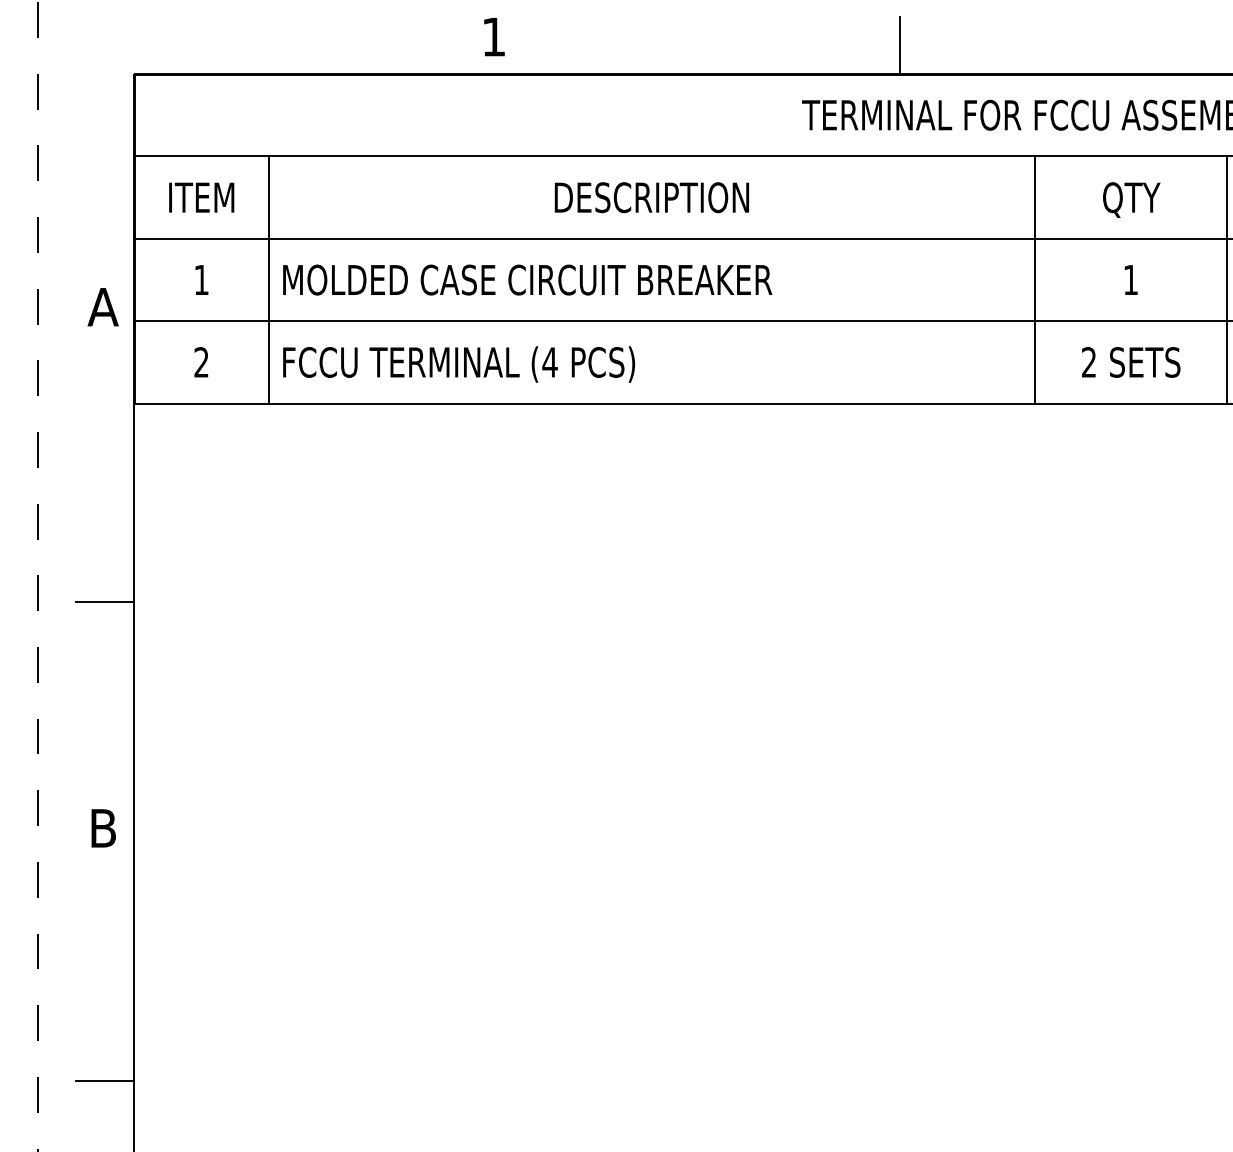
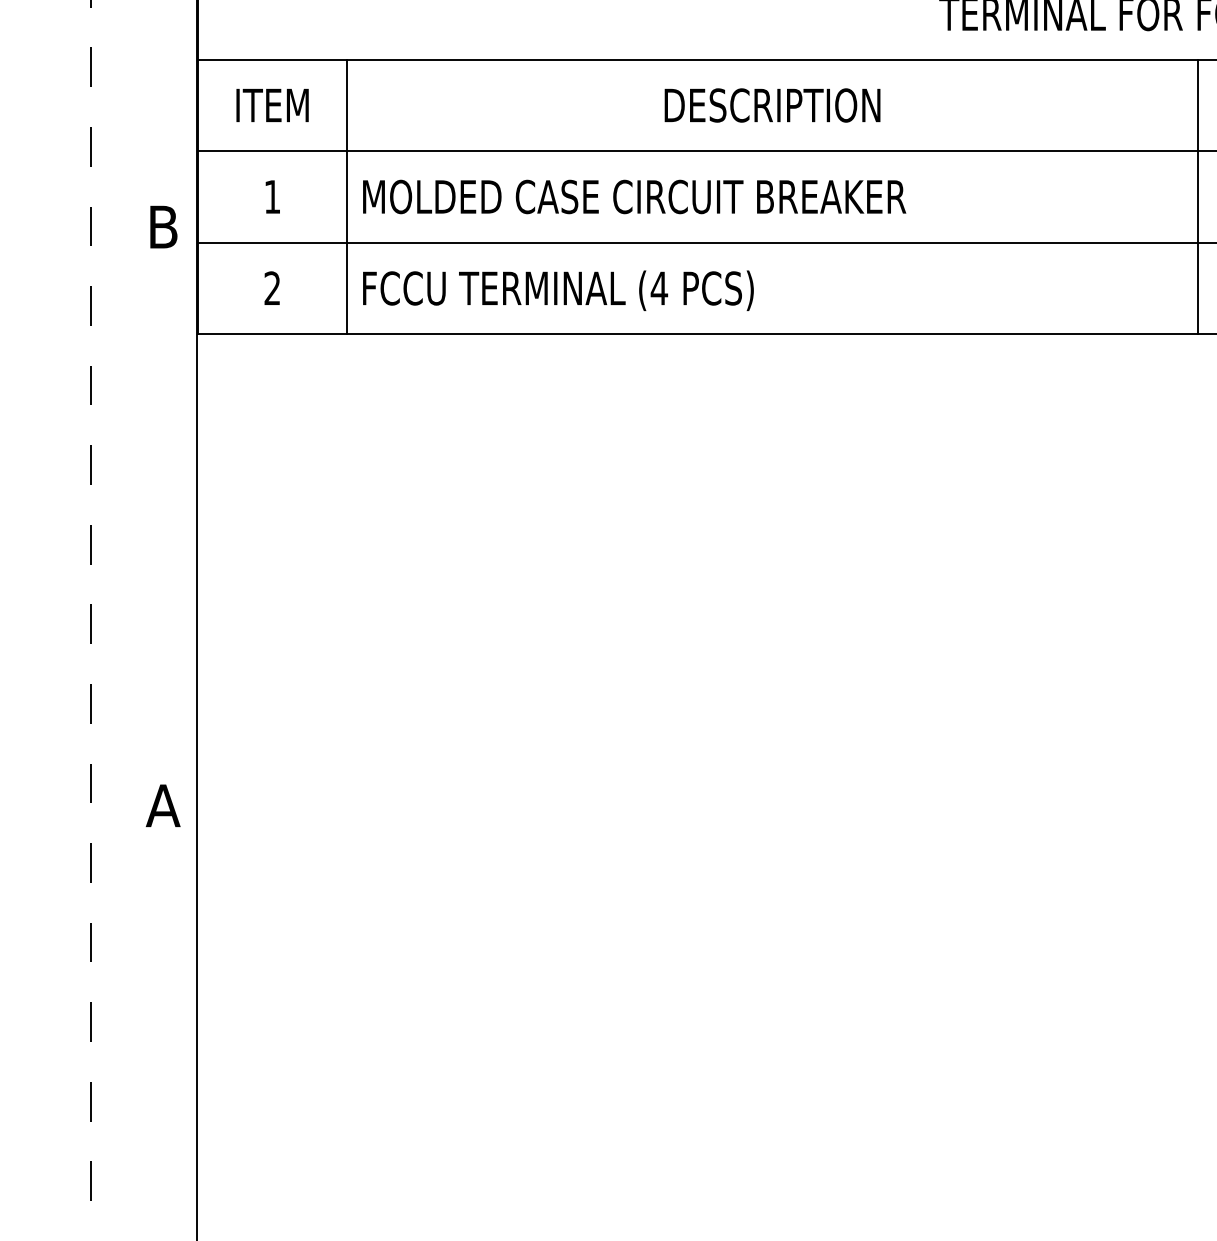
text: (102, 307) -> (162, 227), A -> B
line: (104, 601) -> (164, 553), removed
text: (102, 828) -> (162, 805), B -> A
line: (104, 1080) -> (164, 1085), removed

